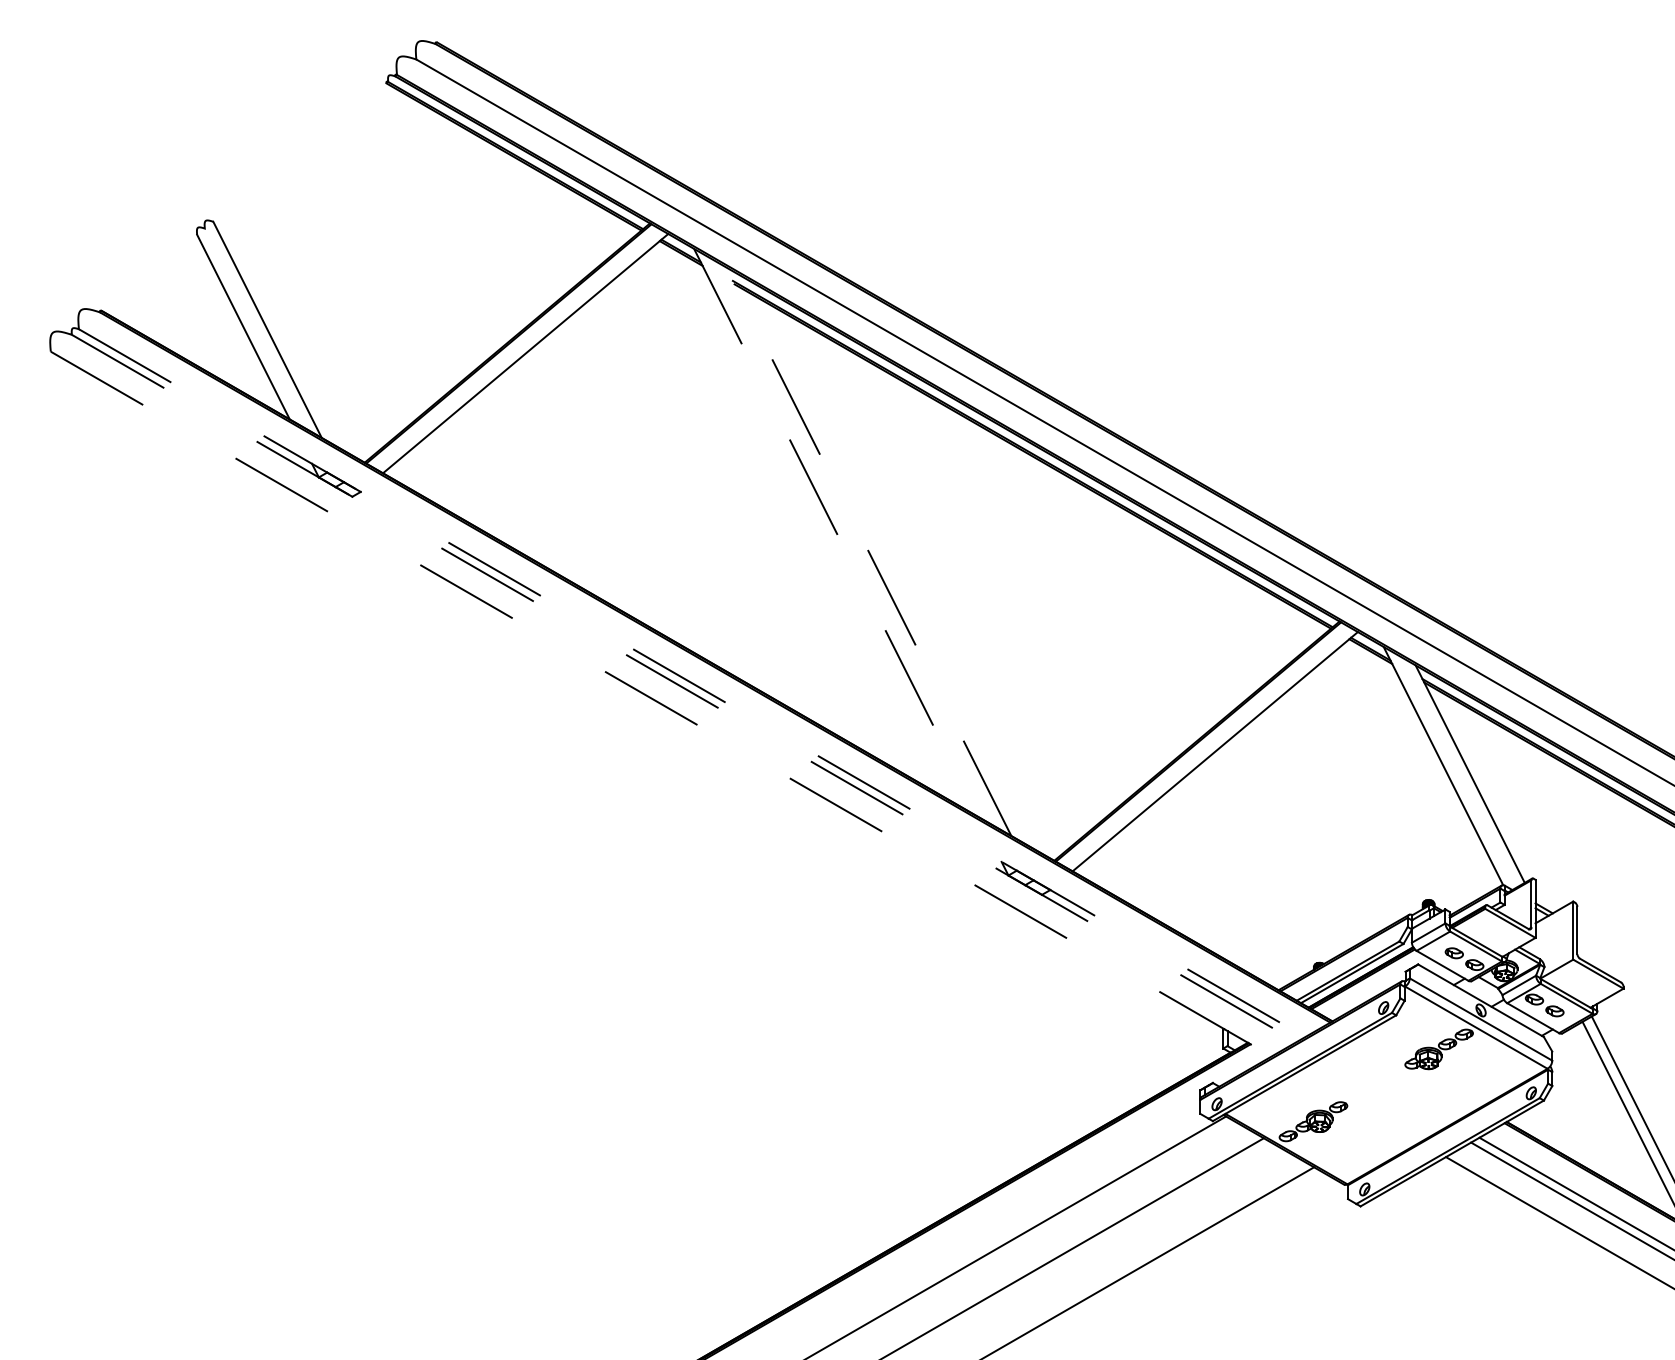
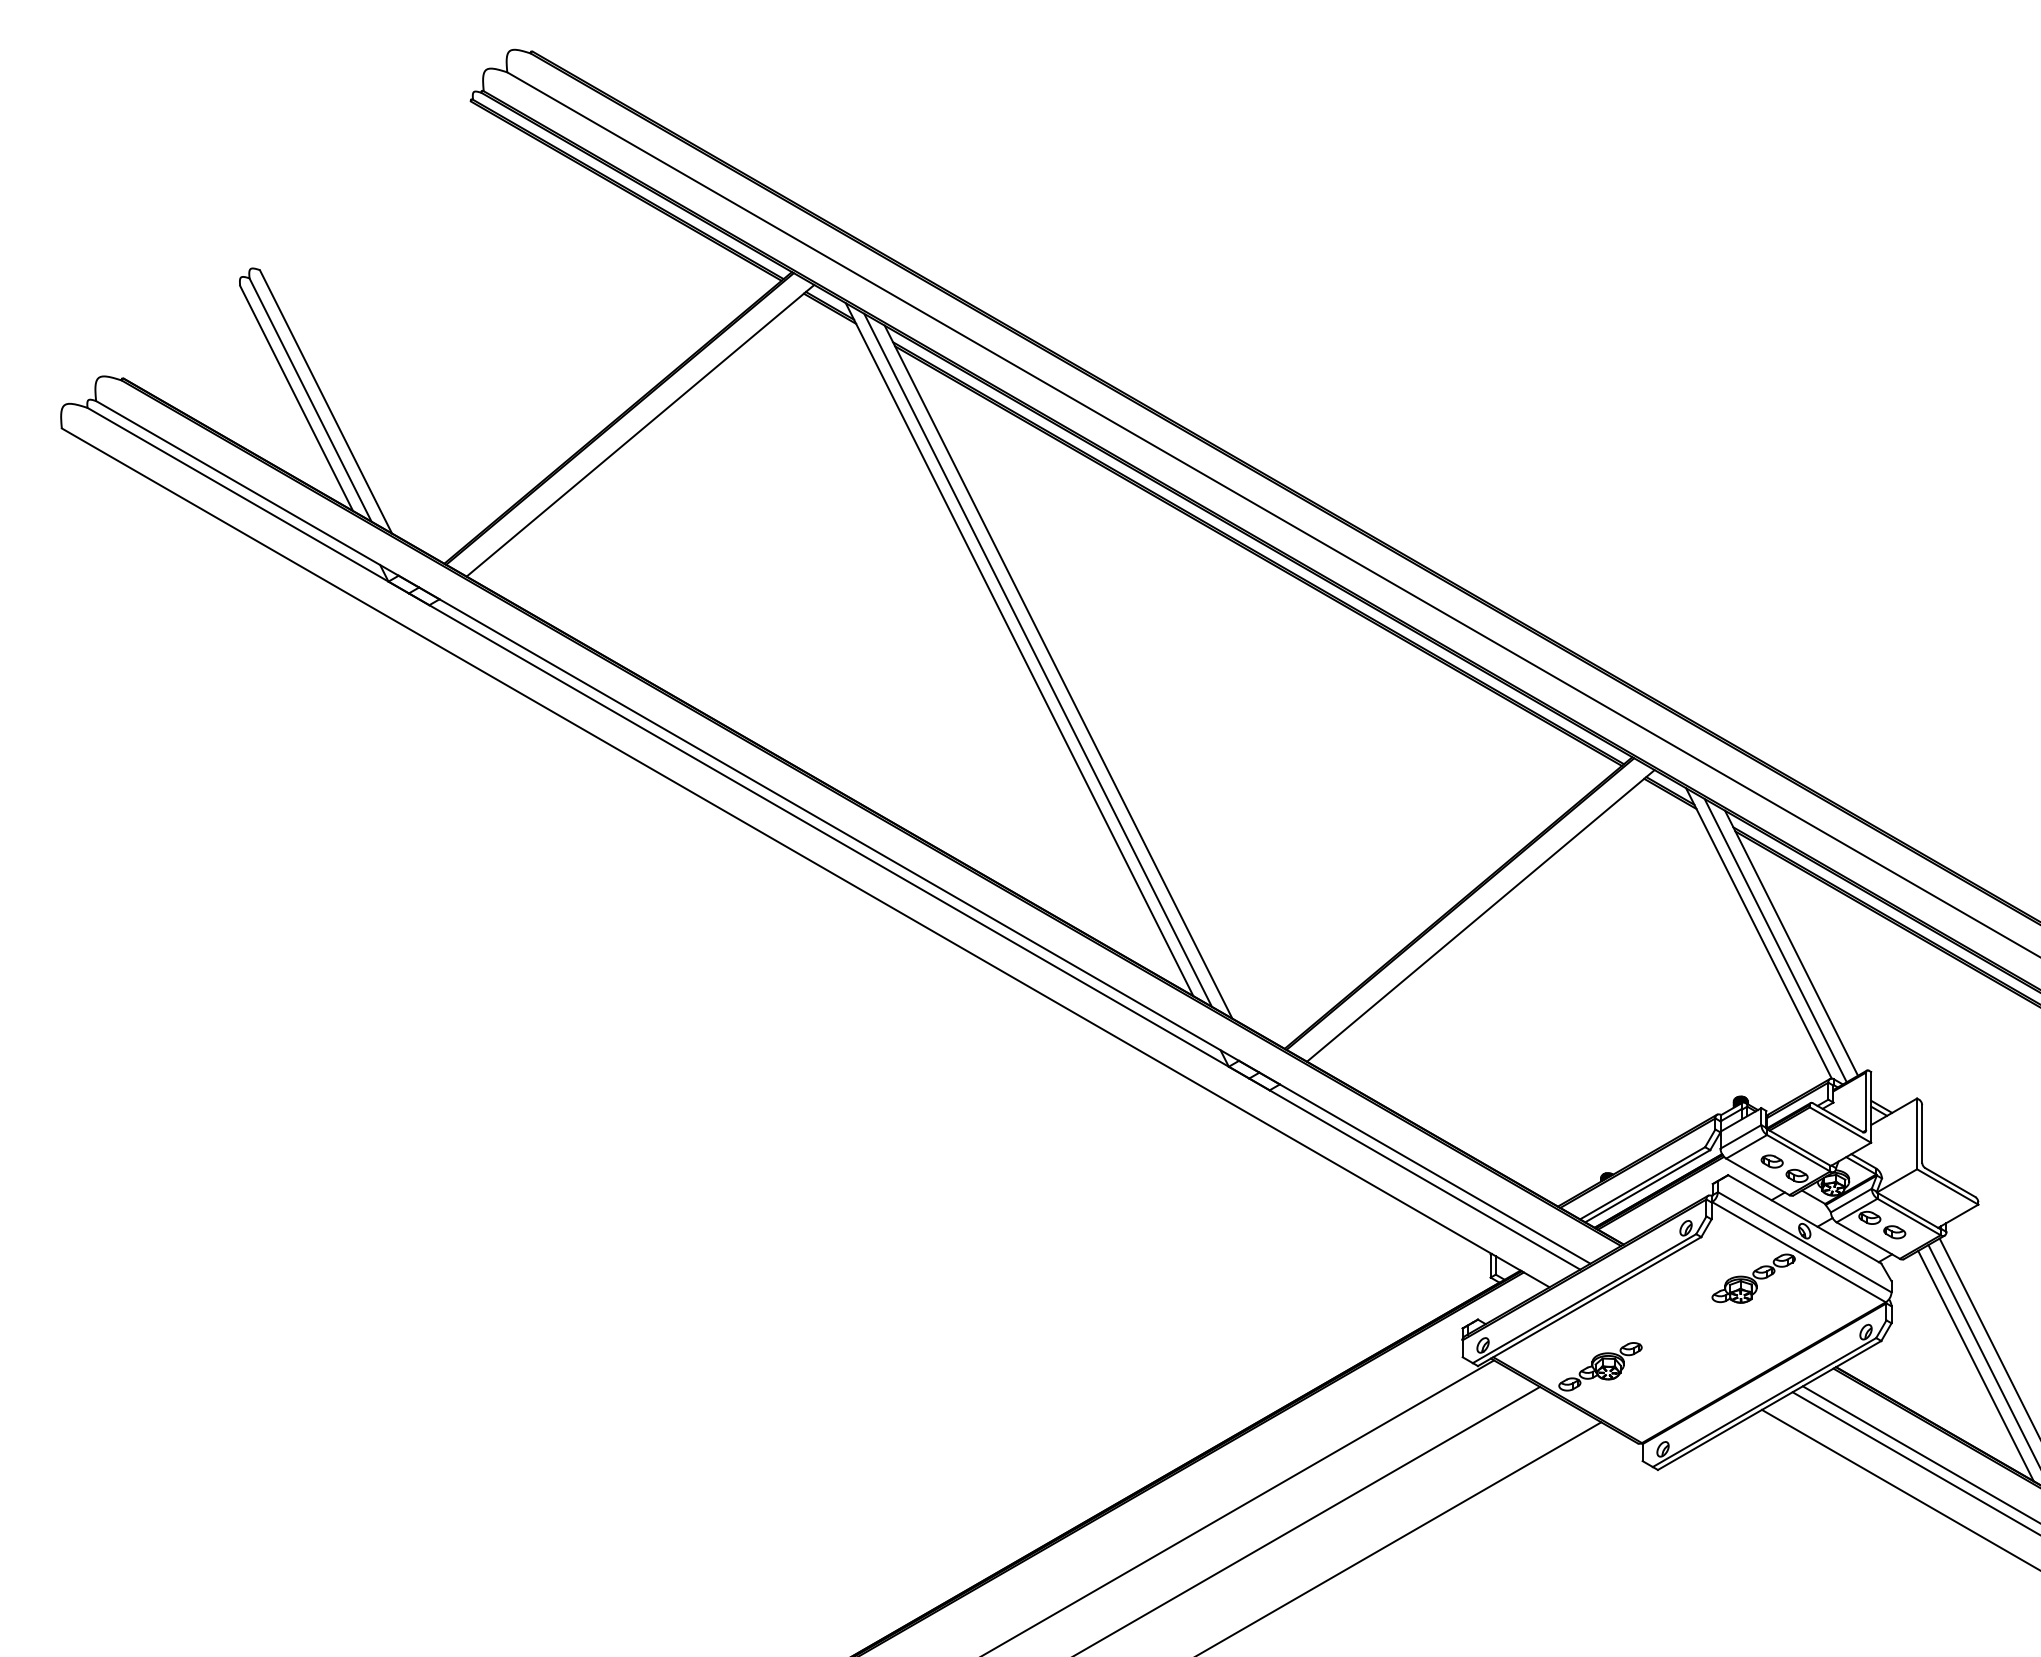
line: (254, 328) -> (310, 400), added
line: (836, 533) -> (1019, 649), dashed -> solid
line: (851, 541) -> (1037, 659), added
line: (868, 551) -> (1058, 671), dashed -> solid
line: (692, 683) -> (843, 832), dashed -> solid
line: (684, 688) -> (834, 838), dashed -> solid
line: (661, 704) -> (806, 858), dashed -> solid
line: (1456, 771) -> (1774, 940), added
line: (1621, 1120) -> (1975, 1365), added

